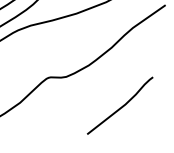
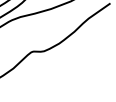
curve: (122, 105) -> (81, 70), removed

